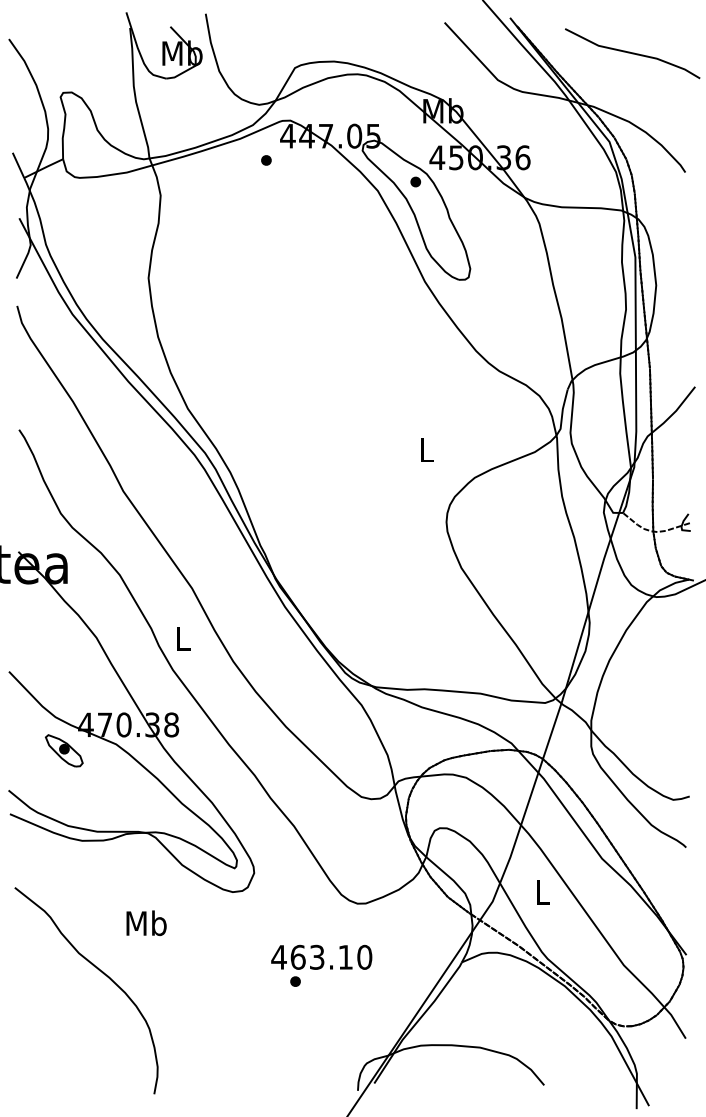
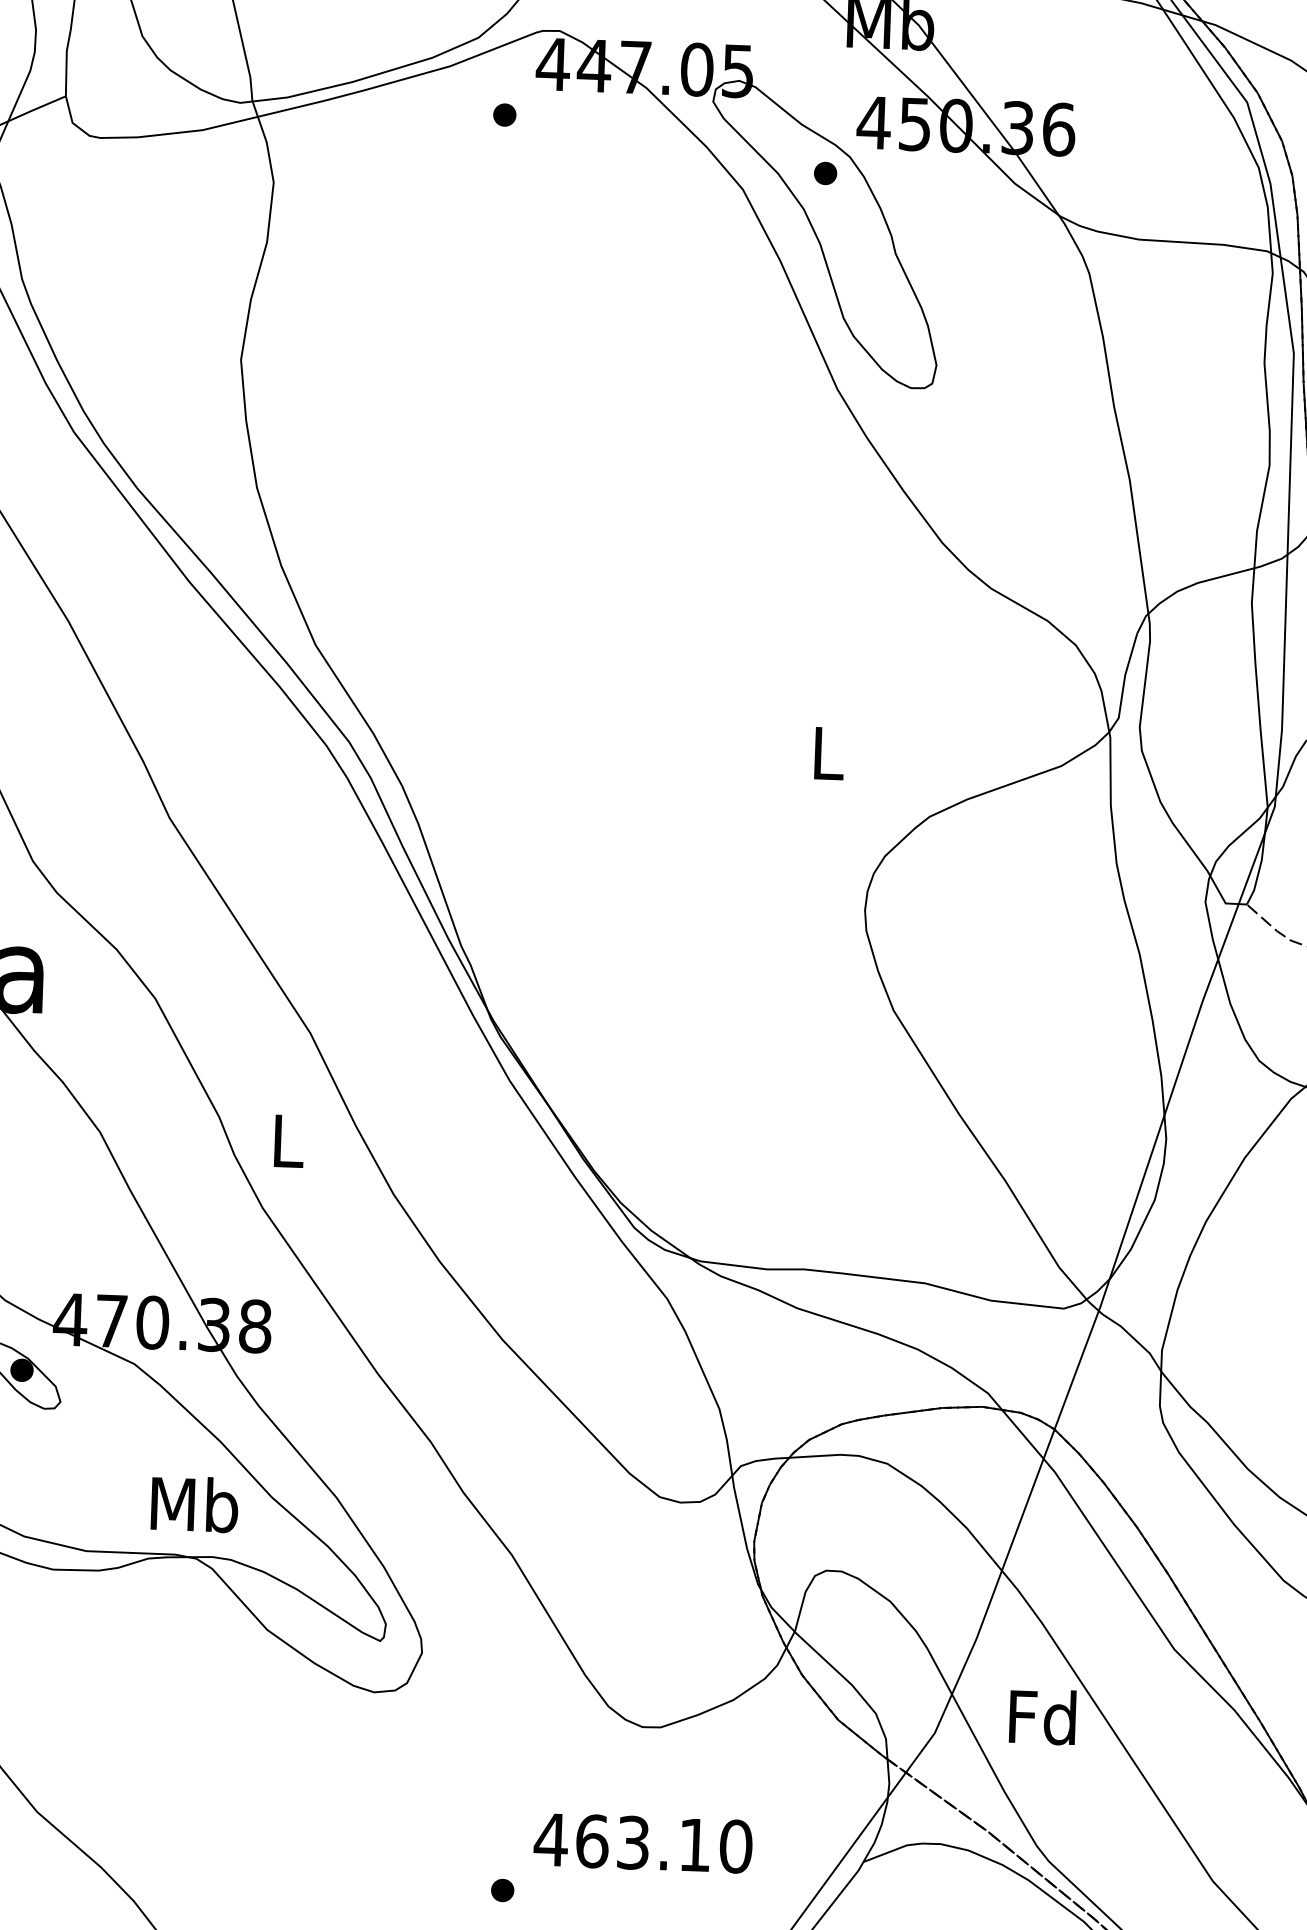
text: (542, 892) -> (1042, 1717), L -> Fd
text: (146, 922) -> (194, 1502), moved
text: (321, 956) -> (642, 1841), moved

